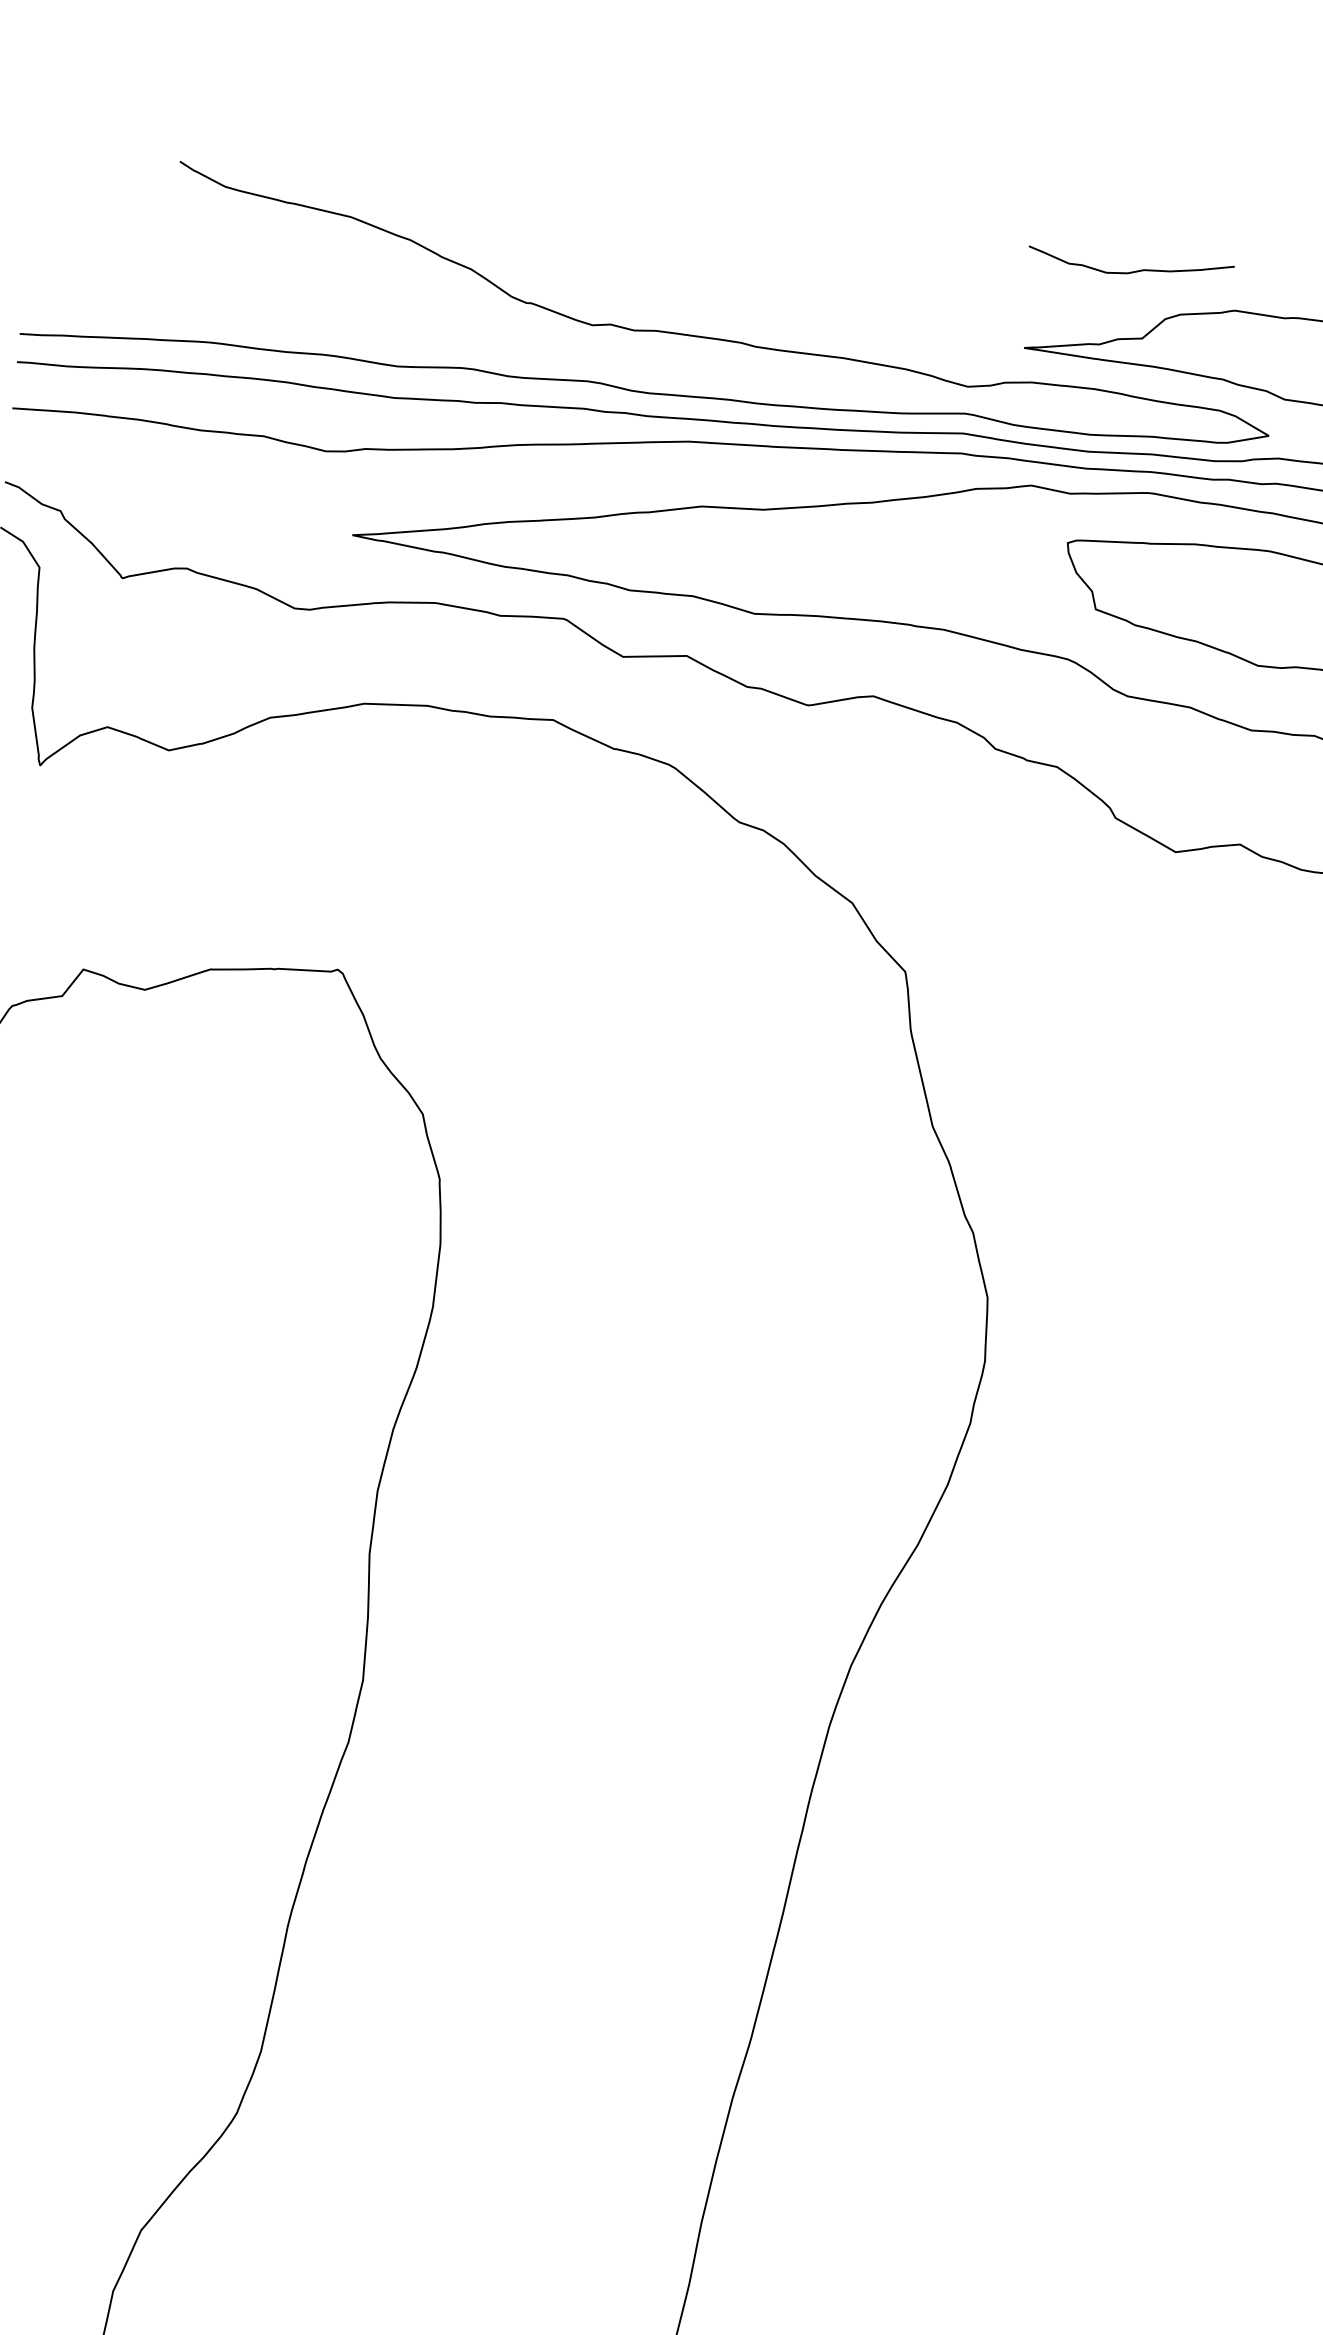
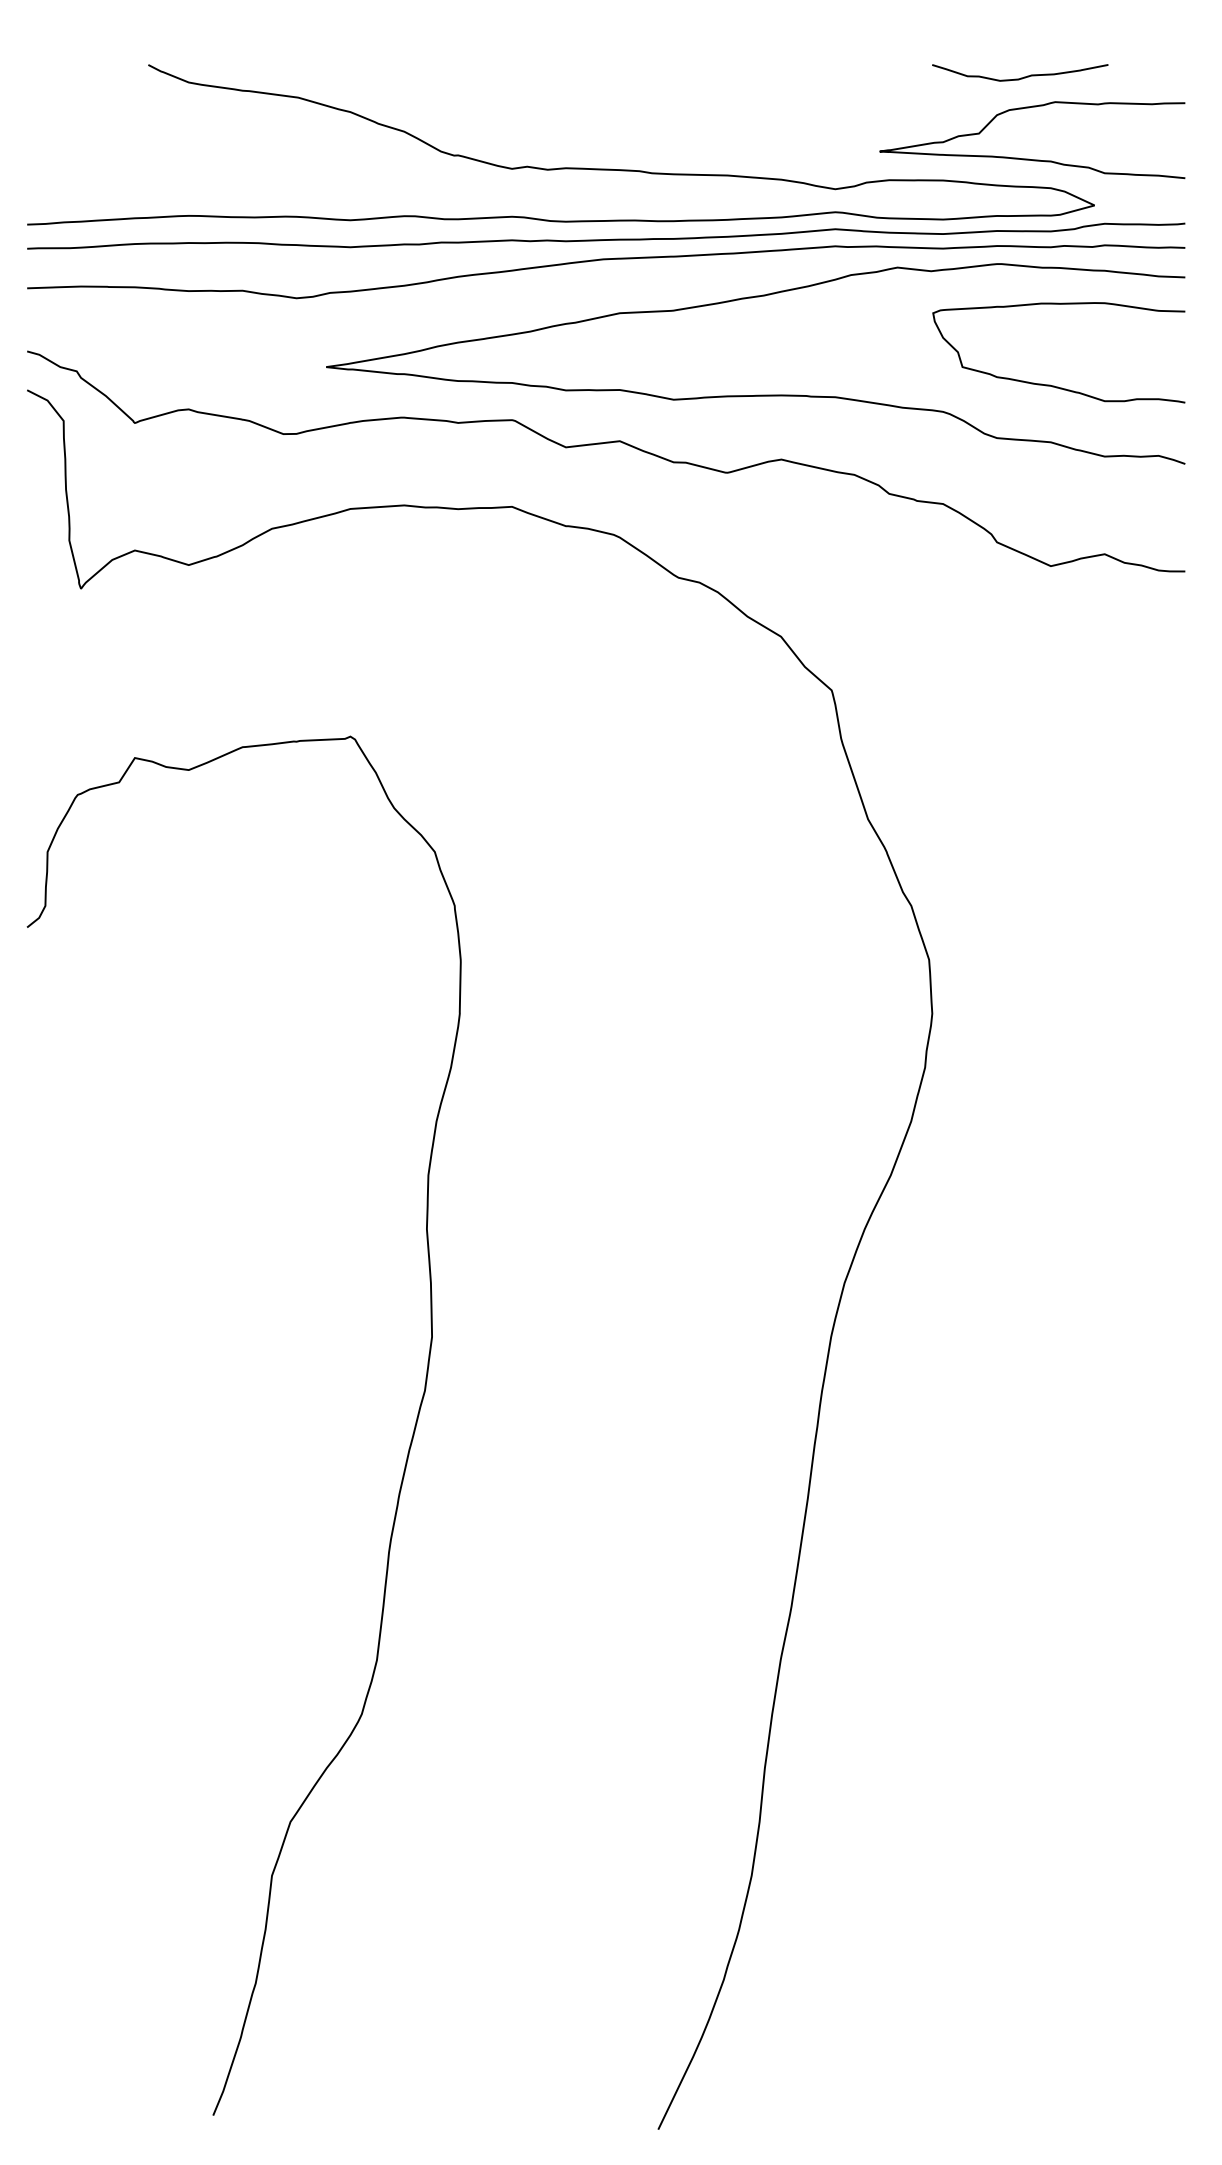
curve: (1130, 271) -> (1020, 77), moved

